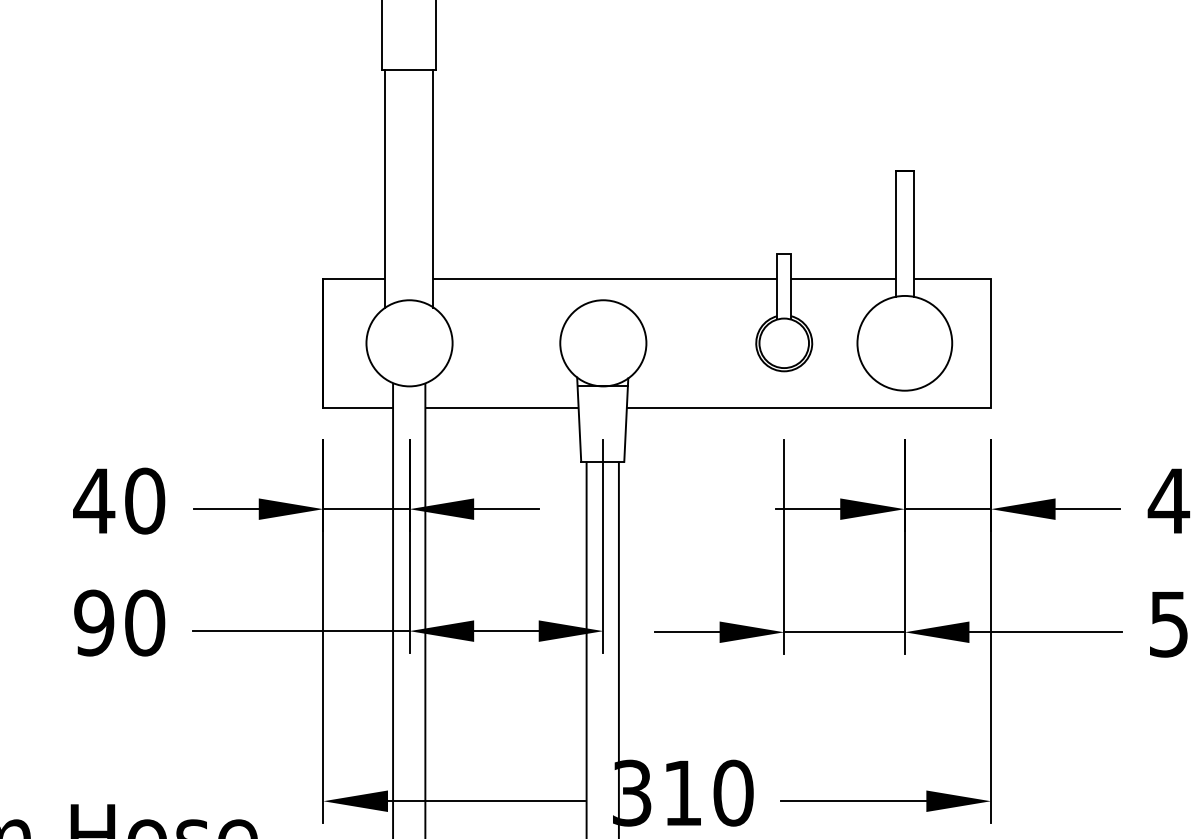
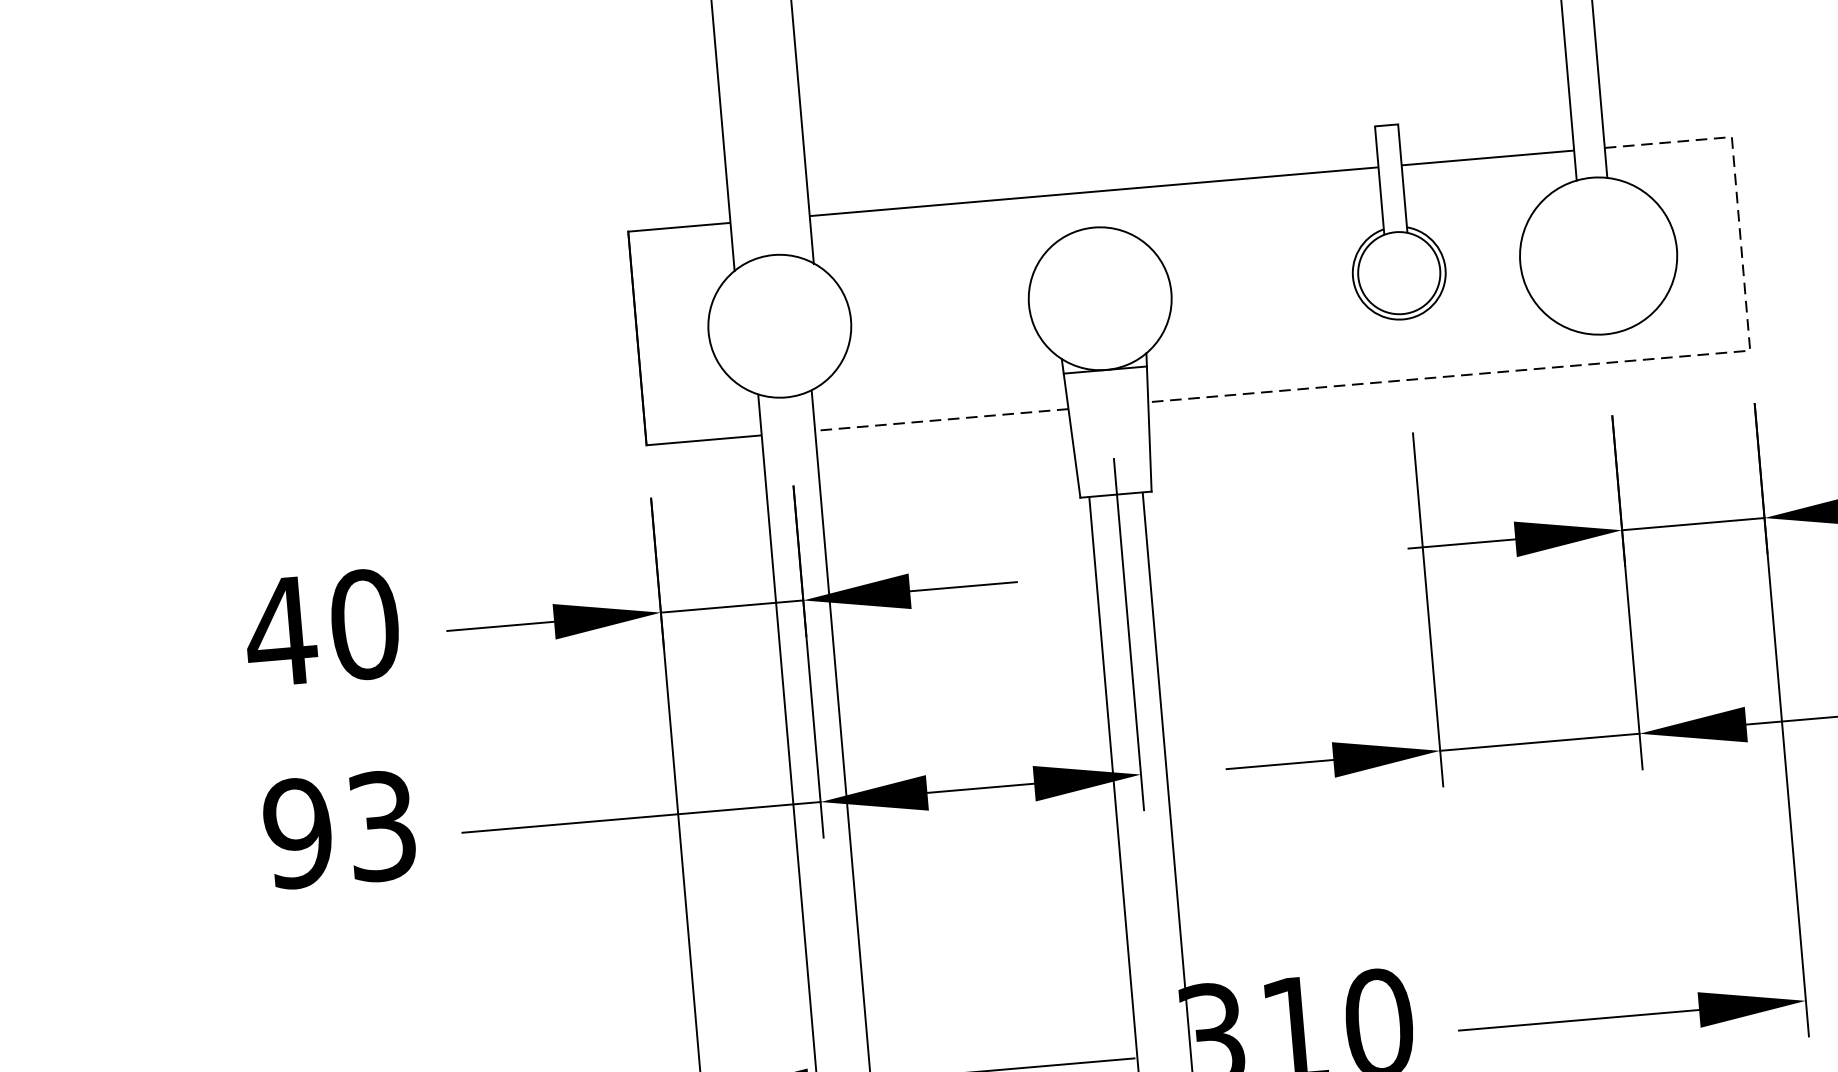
line: (502, 407) -> (942, 419), solid -> dashed
line: (913, 407) -> (1622, 360), solid -> dashed
text: (145, 622) -> (382, 825), 90 -> 93

